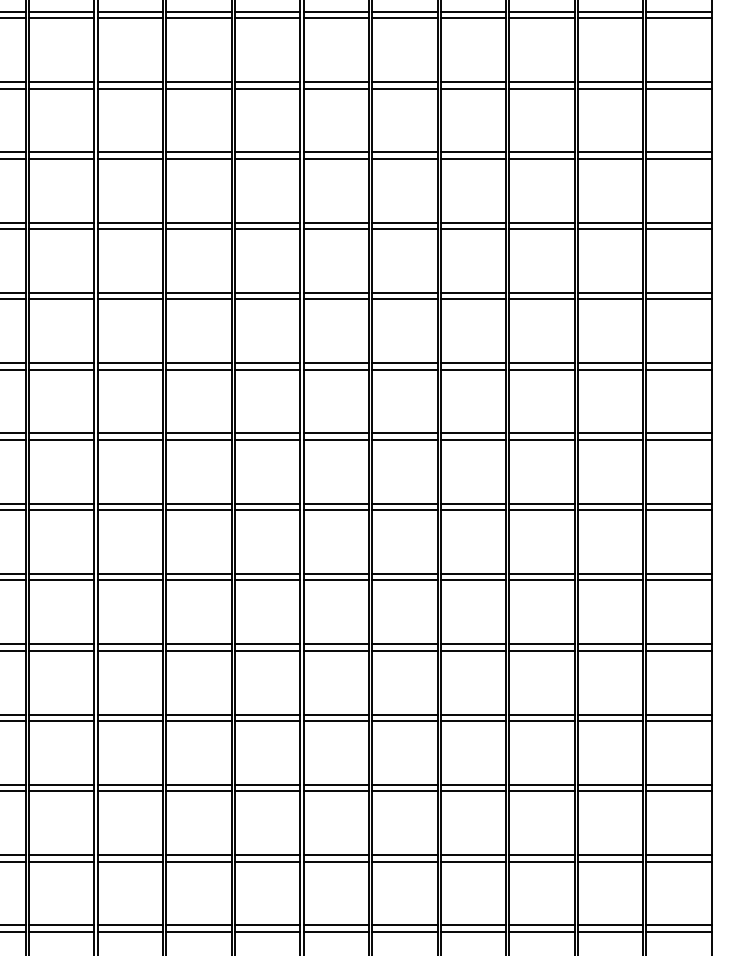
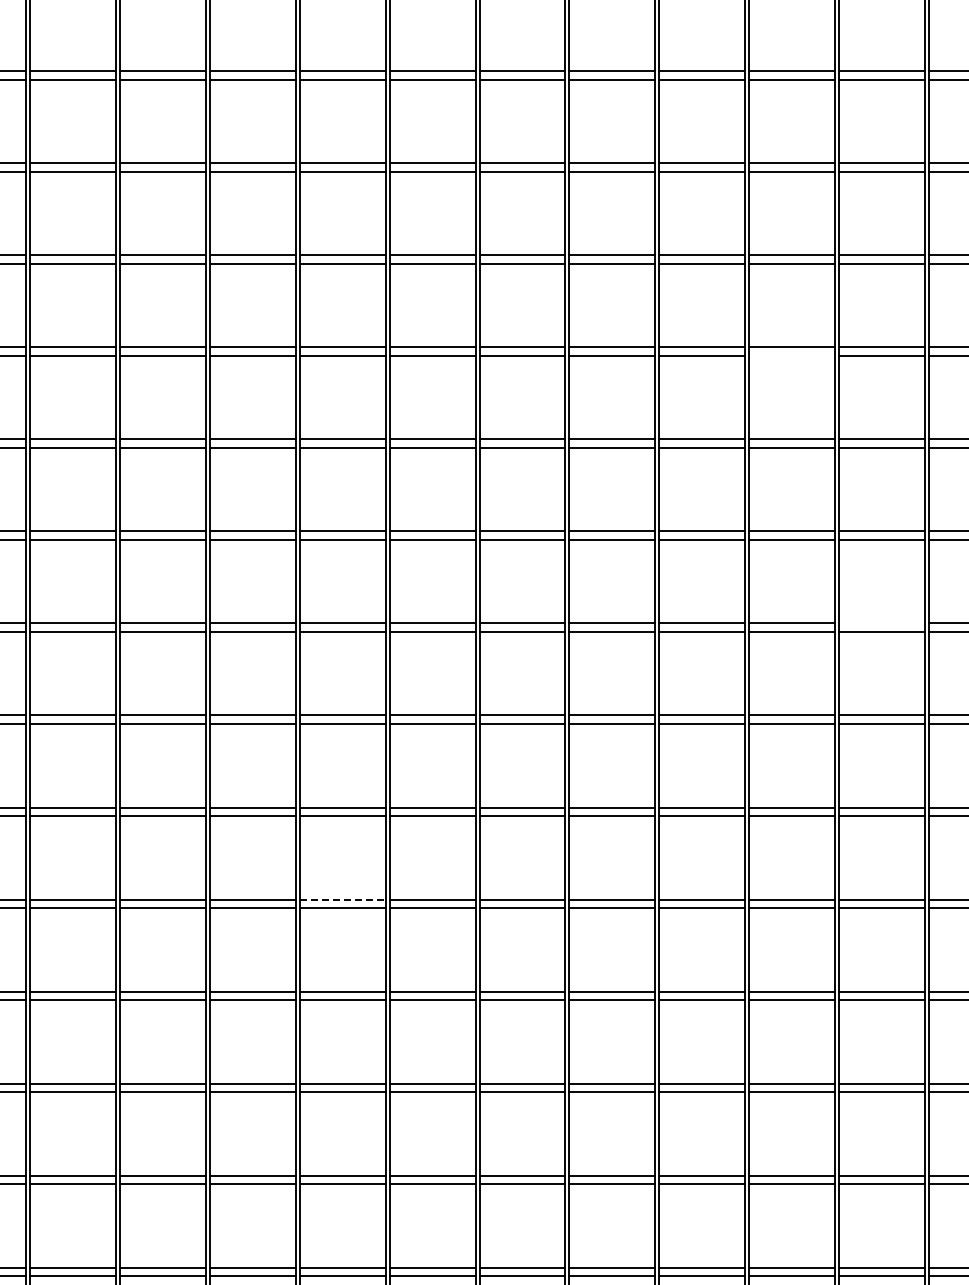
line: (541, 228) -> (791, 355), removed
line: (610, 433) -> (881, 623), removed
line: (198, 644) -> (342, 899), solid -> dashed

